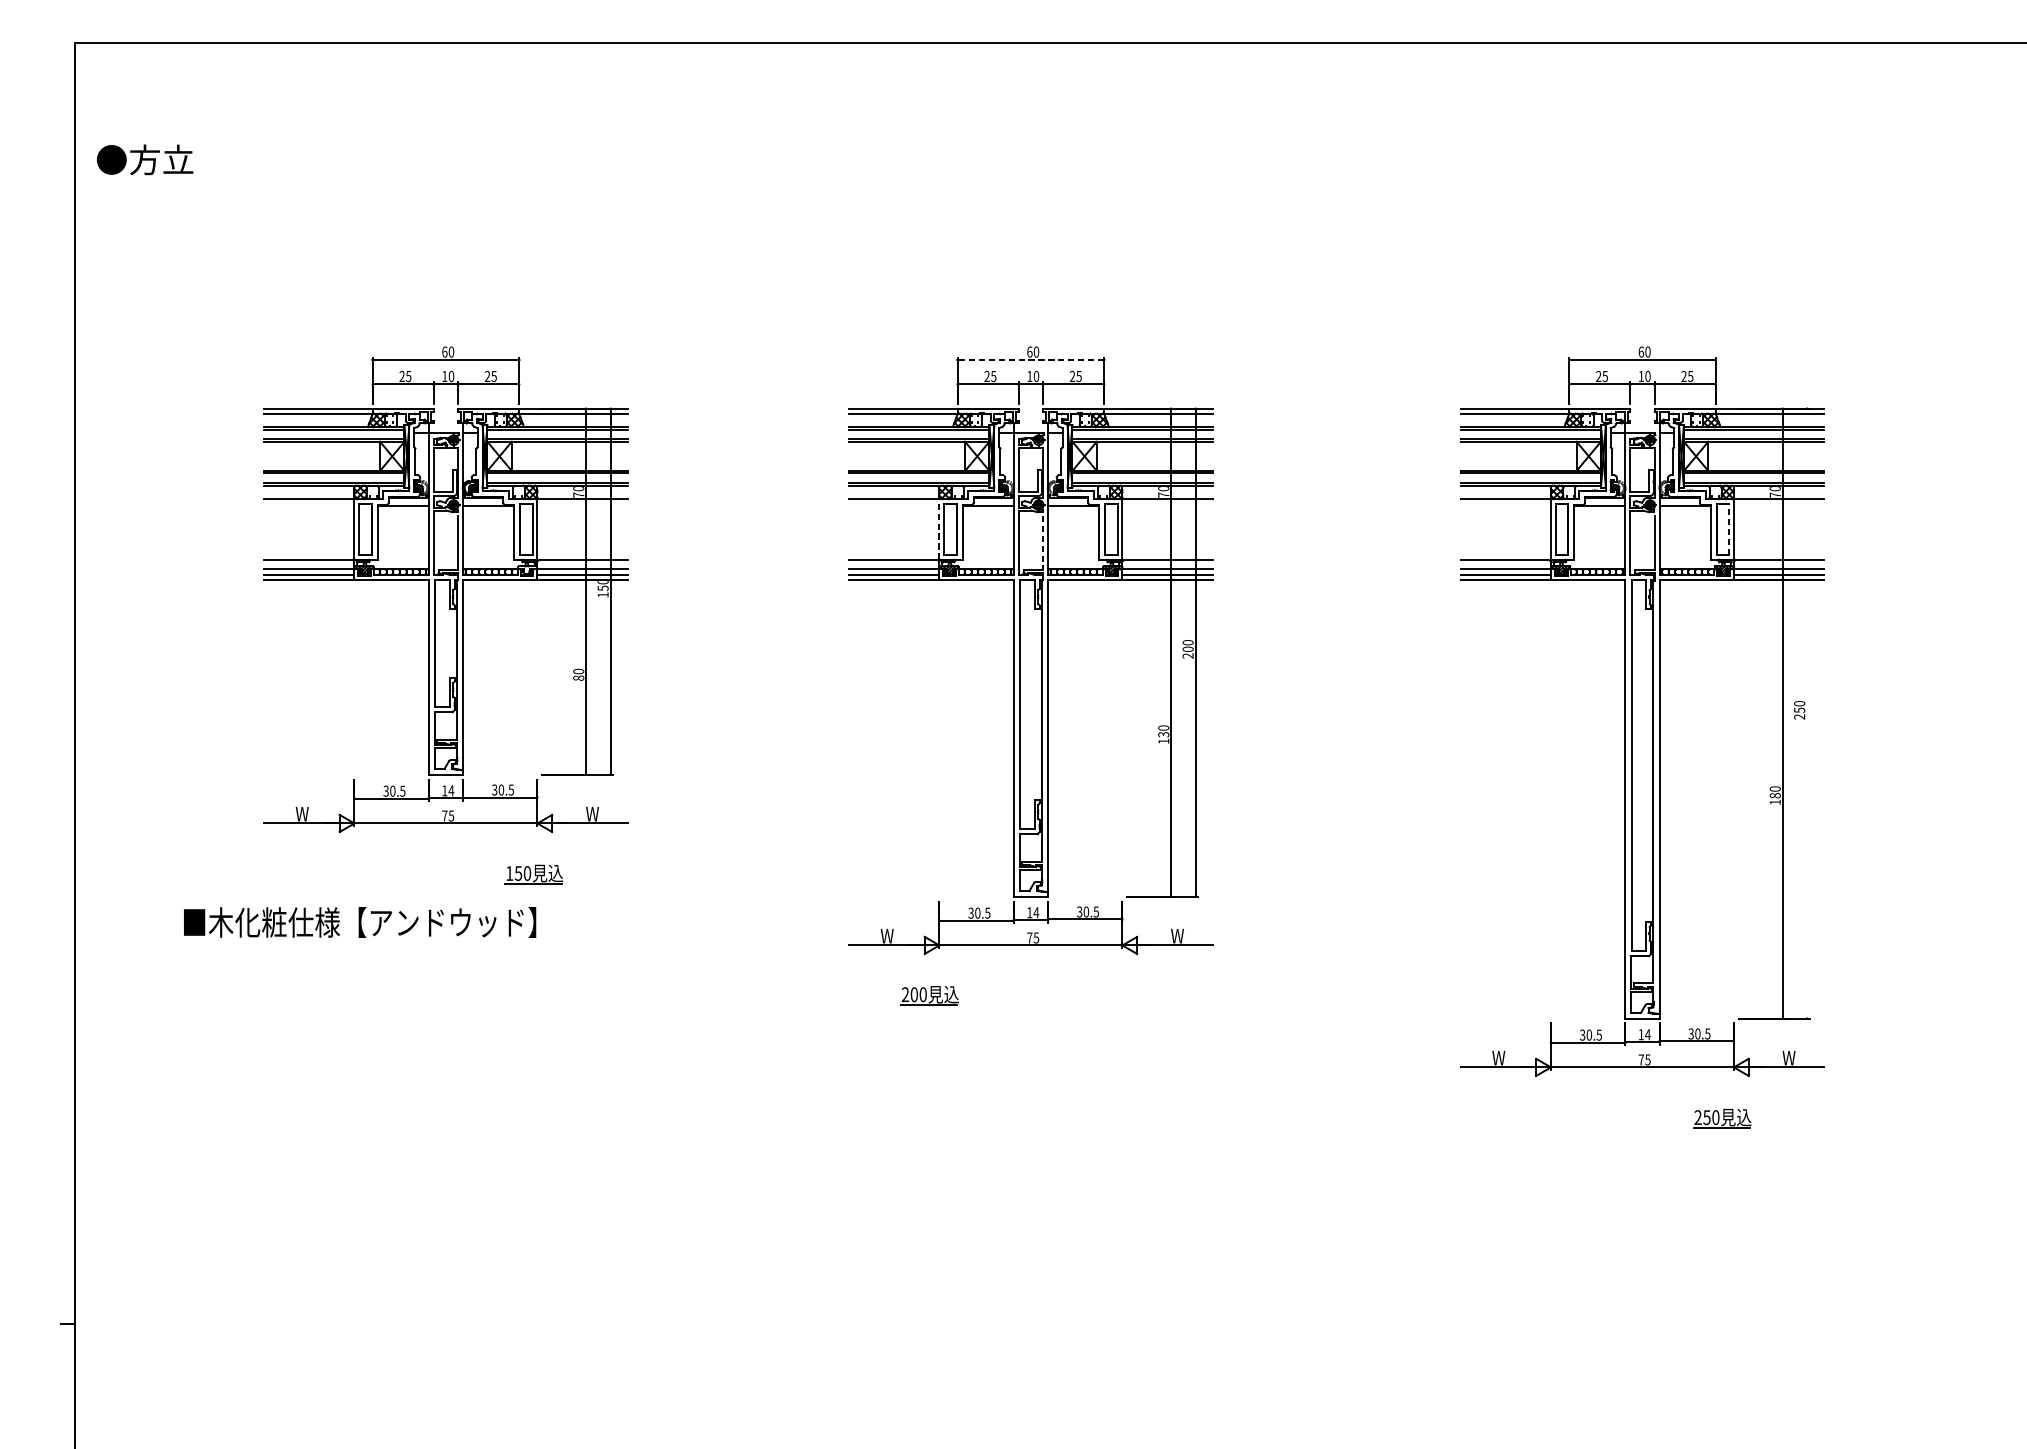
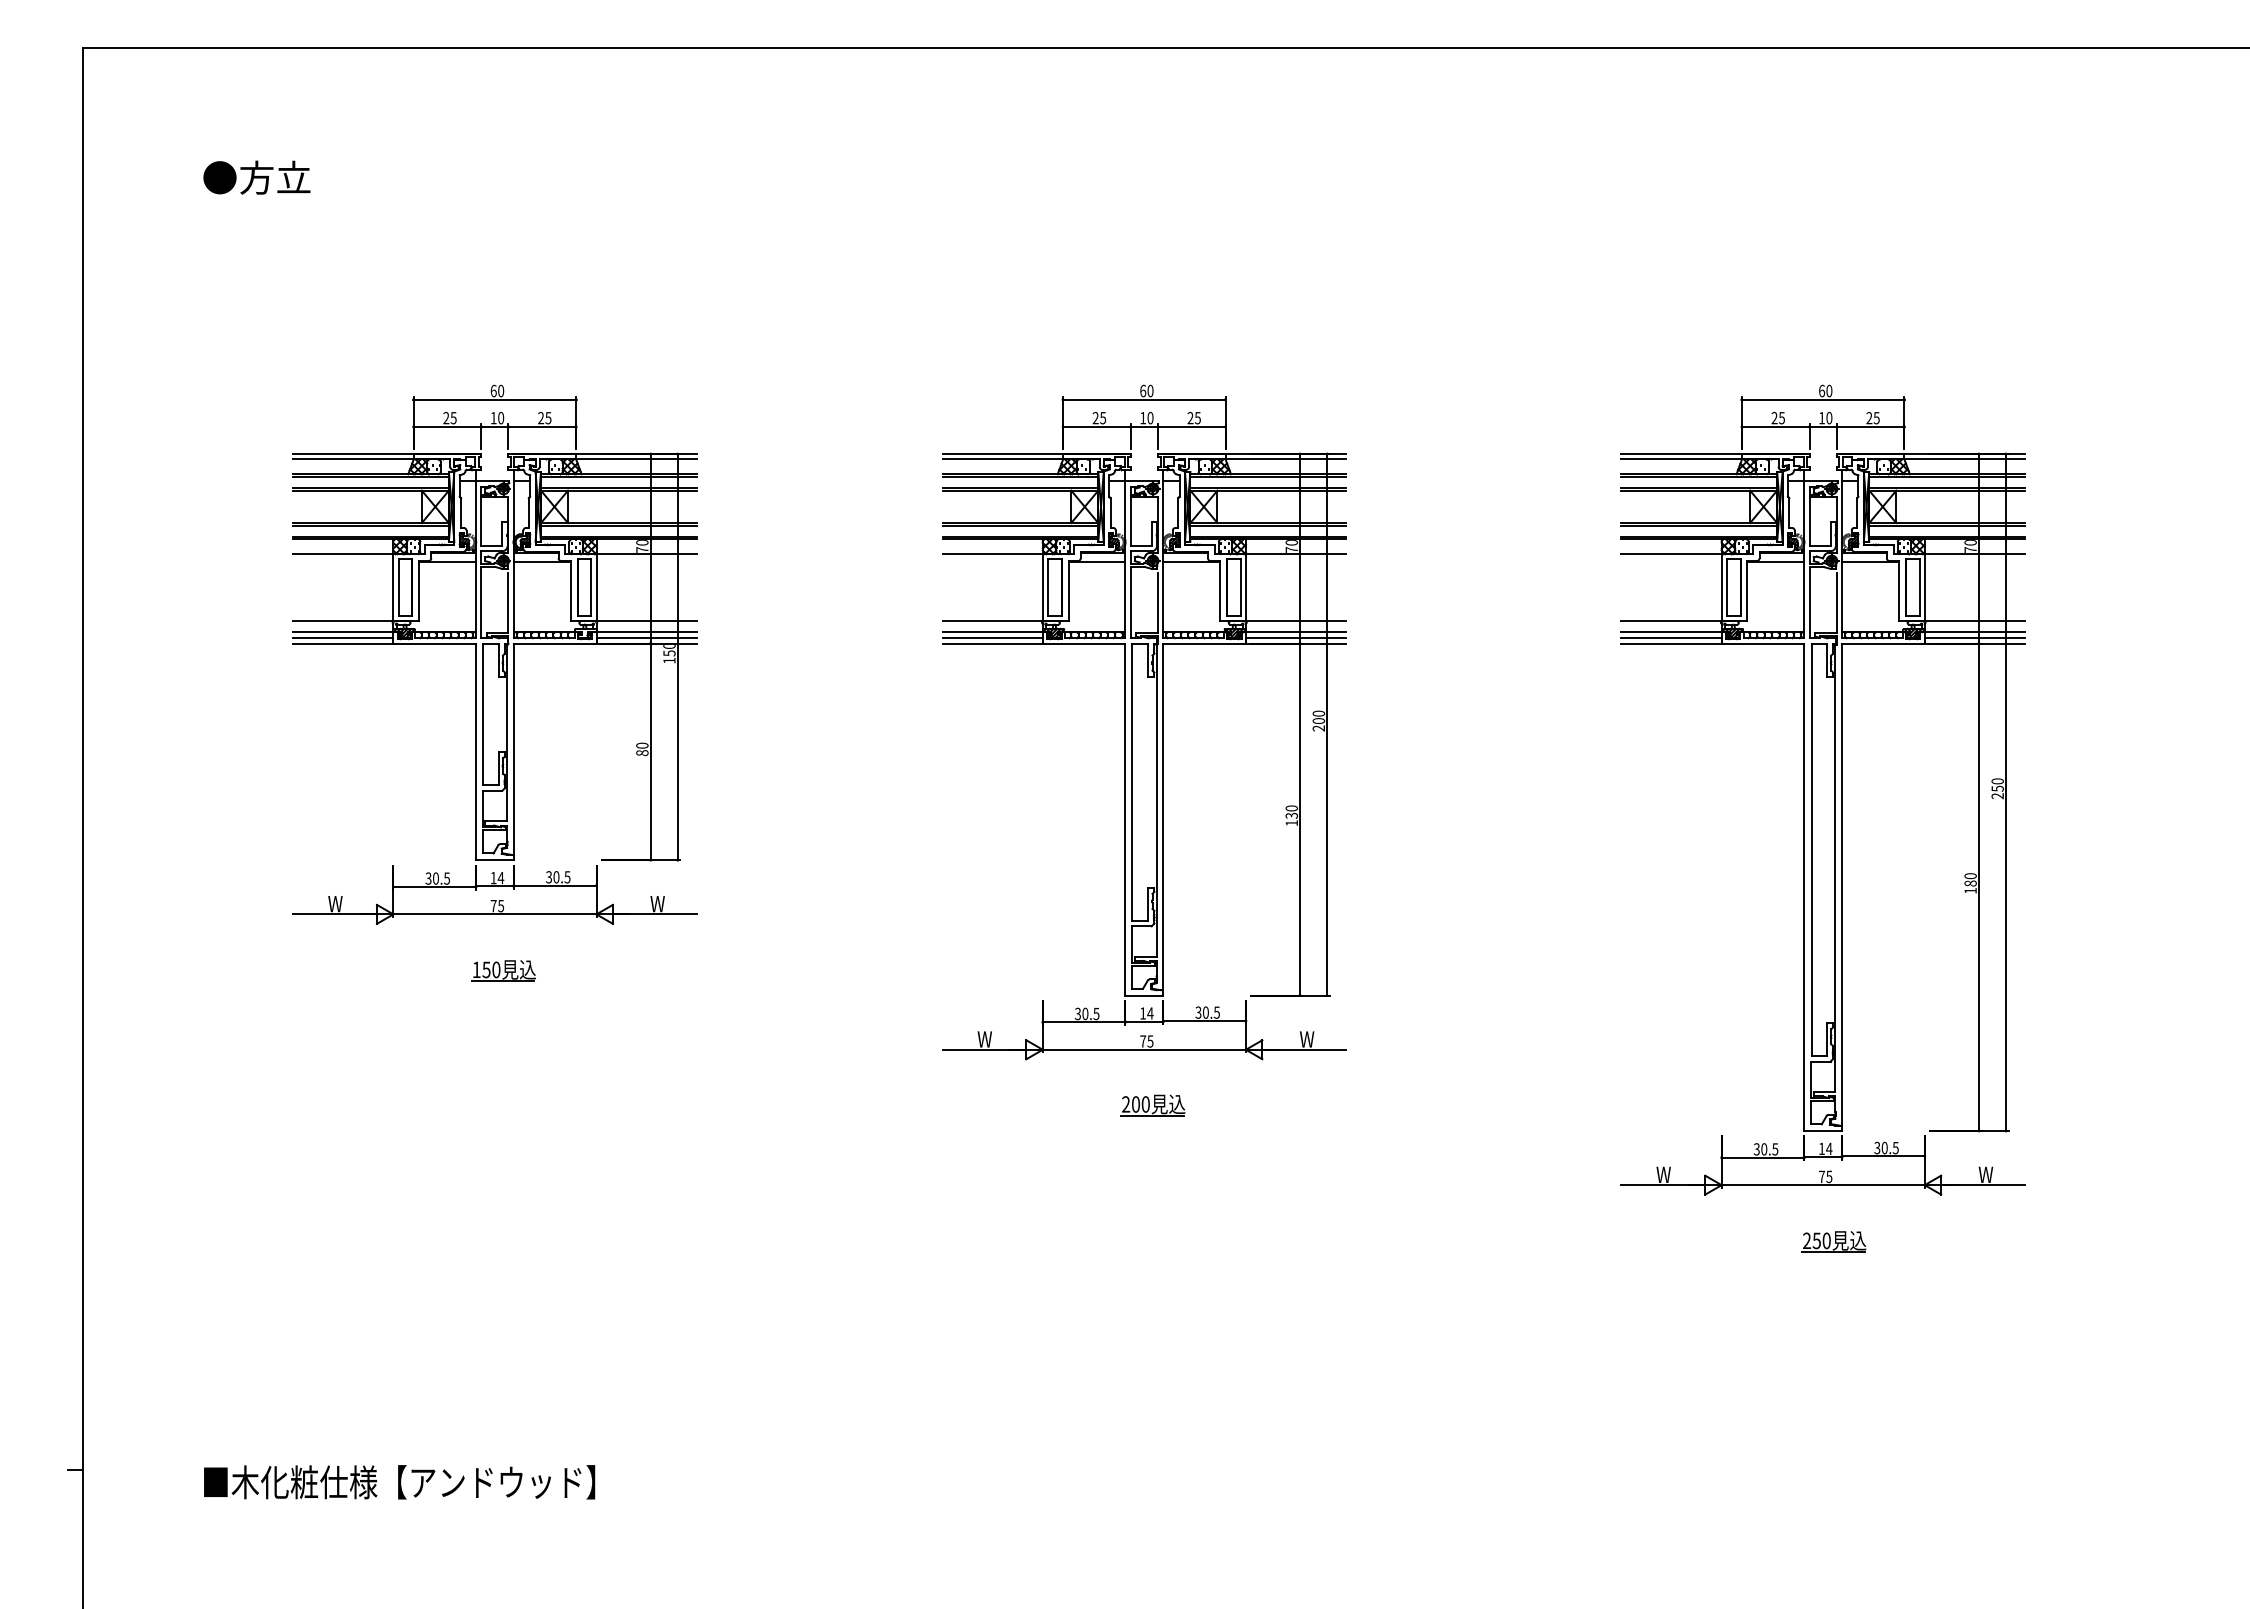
text: (144, 159) -> (256, 177), moved
line: (1030, 359) -> (1143, 399), dashed -> solid
line: (939, 529) -> (1042, 587), dashed -> solid
line: (1729, 529) -> (1919, 587), dashed -> solid
line: (1042, 543) -> (1157, 603), dashed -> solid
line: (1807, 713) -> (2006, 792), added
part: (533, 874) -> (503, 970), moved
text: (359, 922) -> (399, 1482), moved
part: (929, 995) -> (1152, 1105), moved
part: (1721, 1118) -> (1833, 1241), moved

